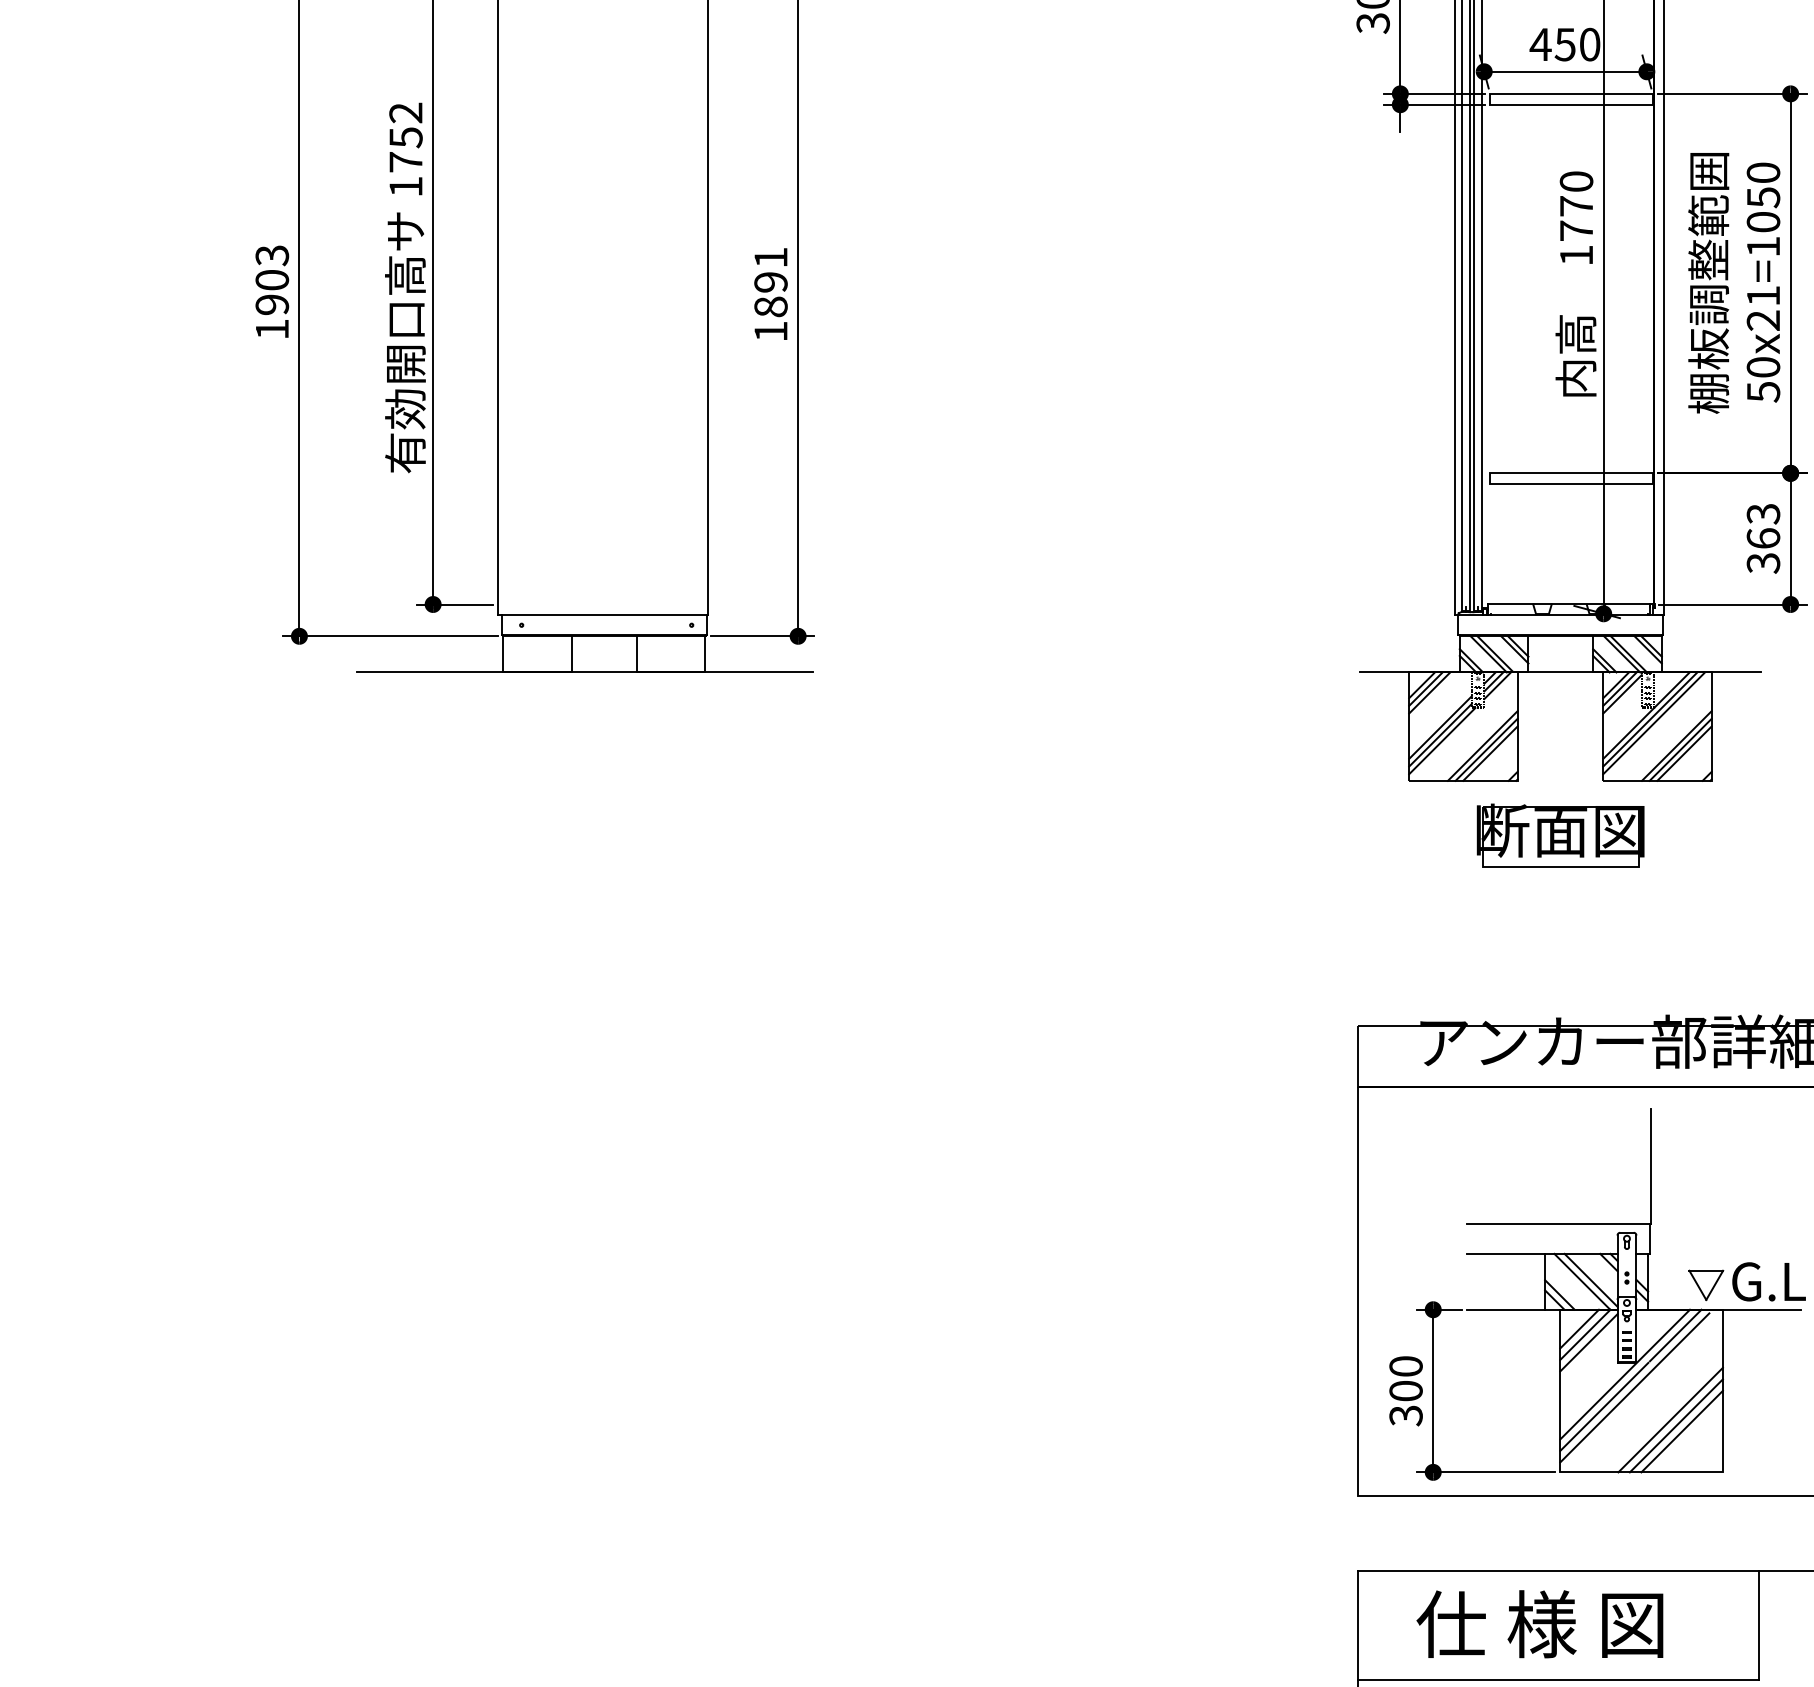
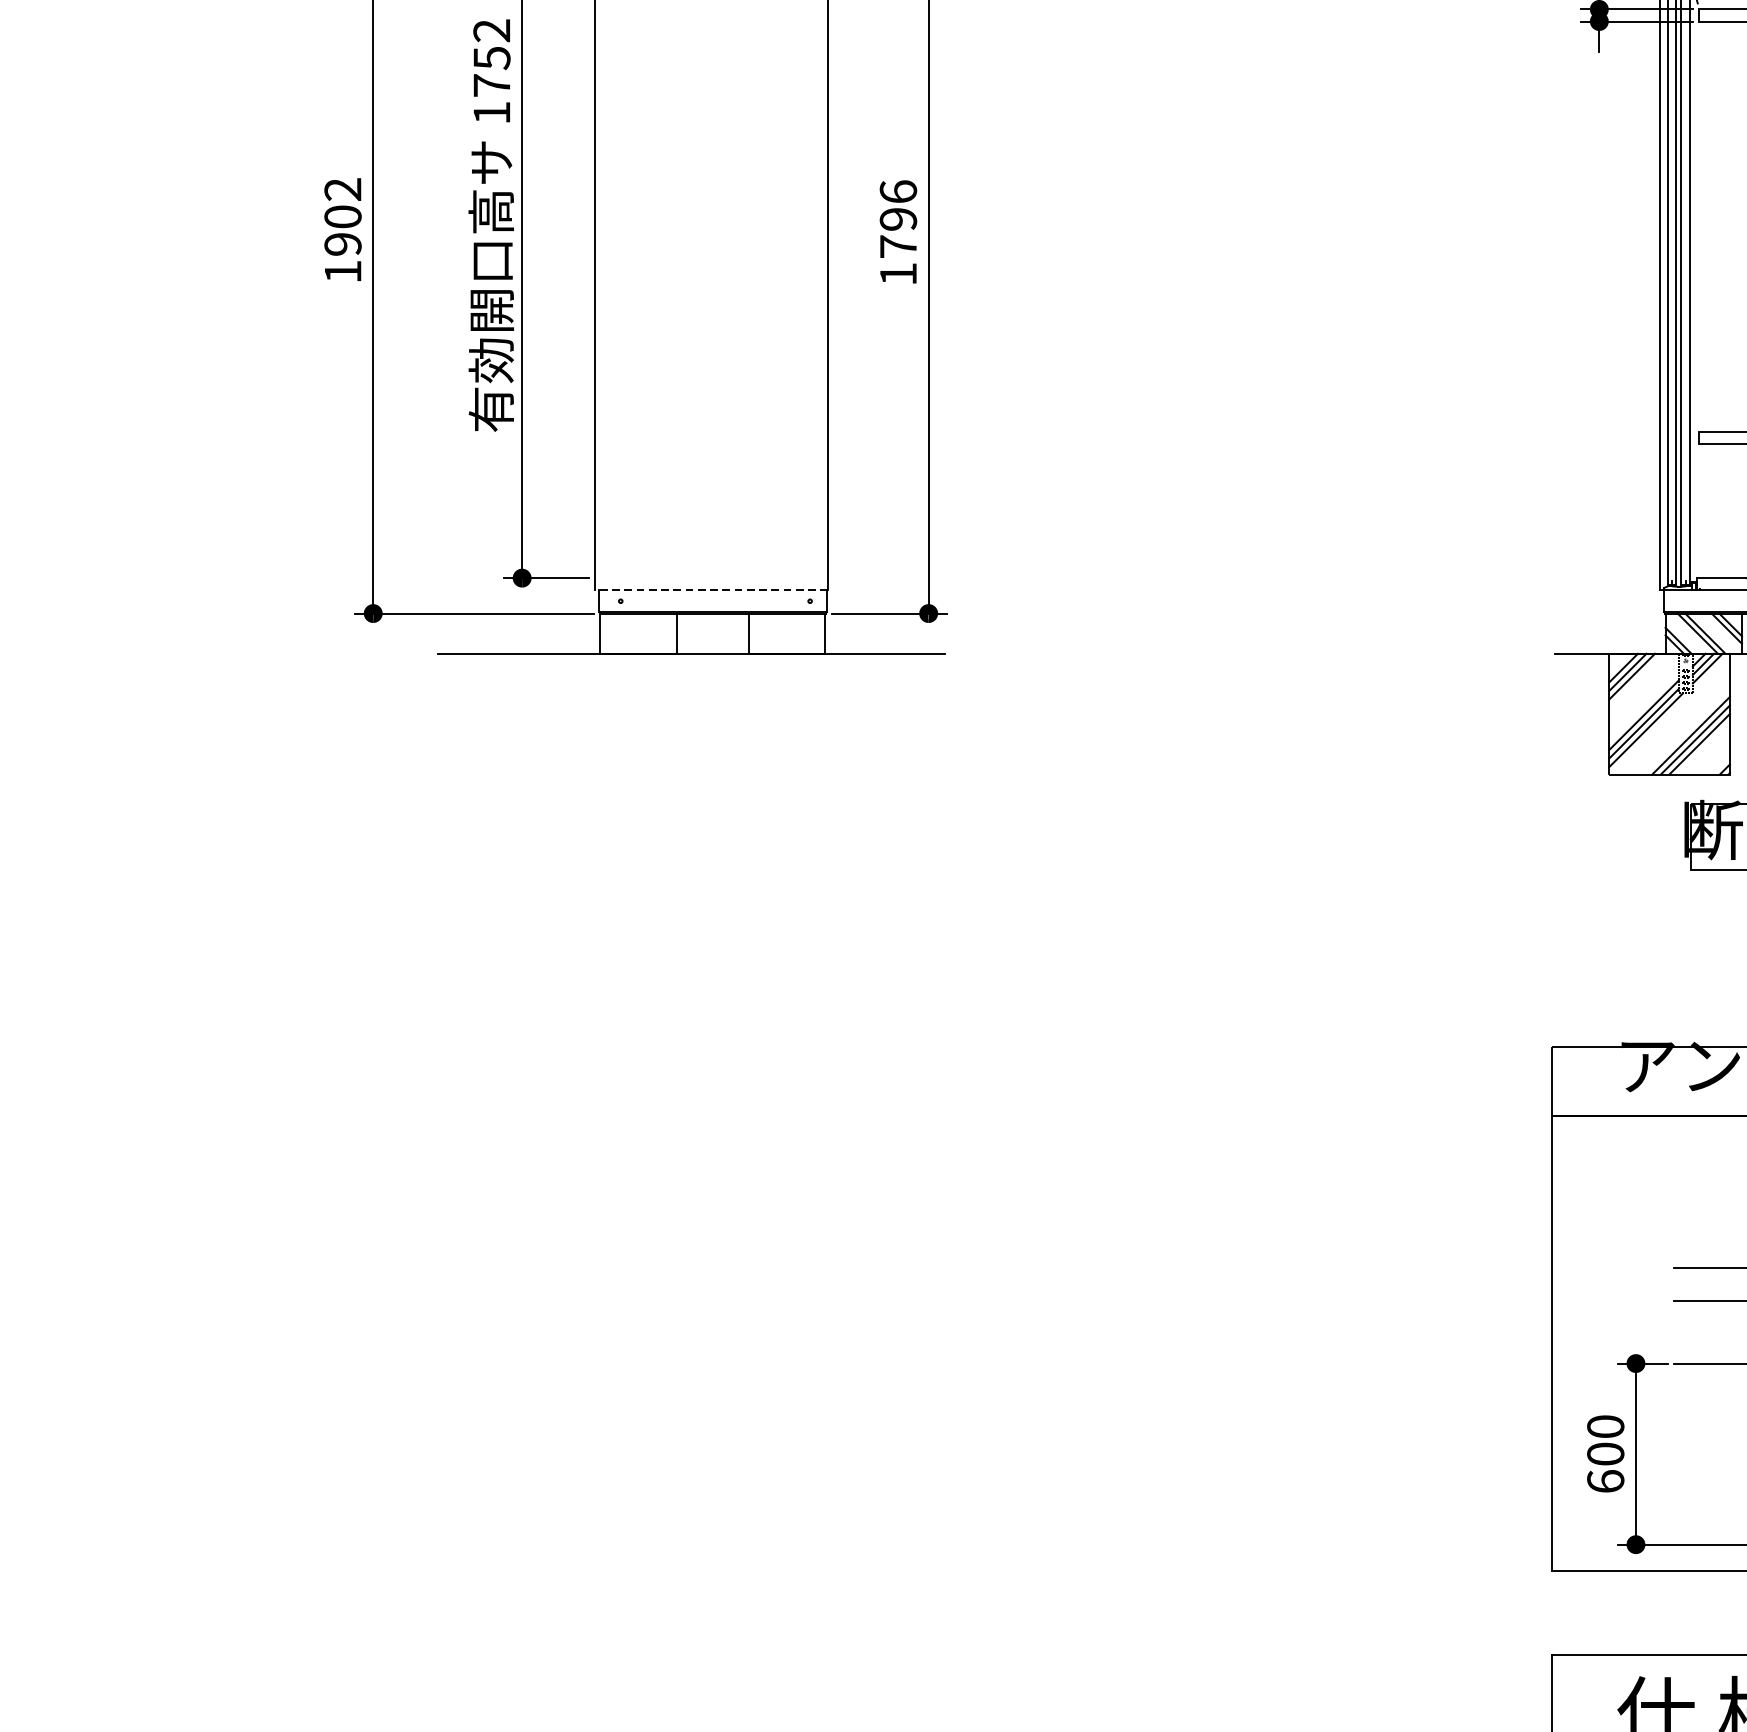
text: (272, 255) -> (343, 189), 1903 -> 1902
text: (770, 282) -> (897, 219), 1891 -> 1796
line: (603, 615) -> (711, 590), solid -> dashed
text: (1405, 1415) -> (1605, 1481), 300 -> 600

